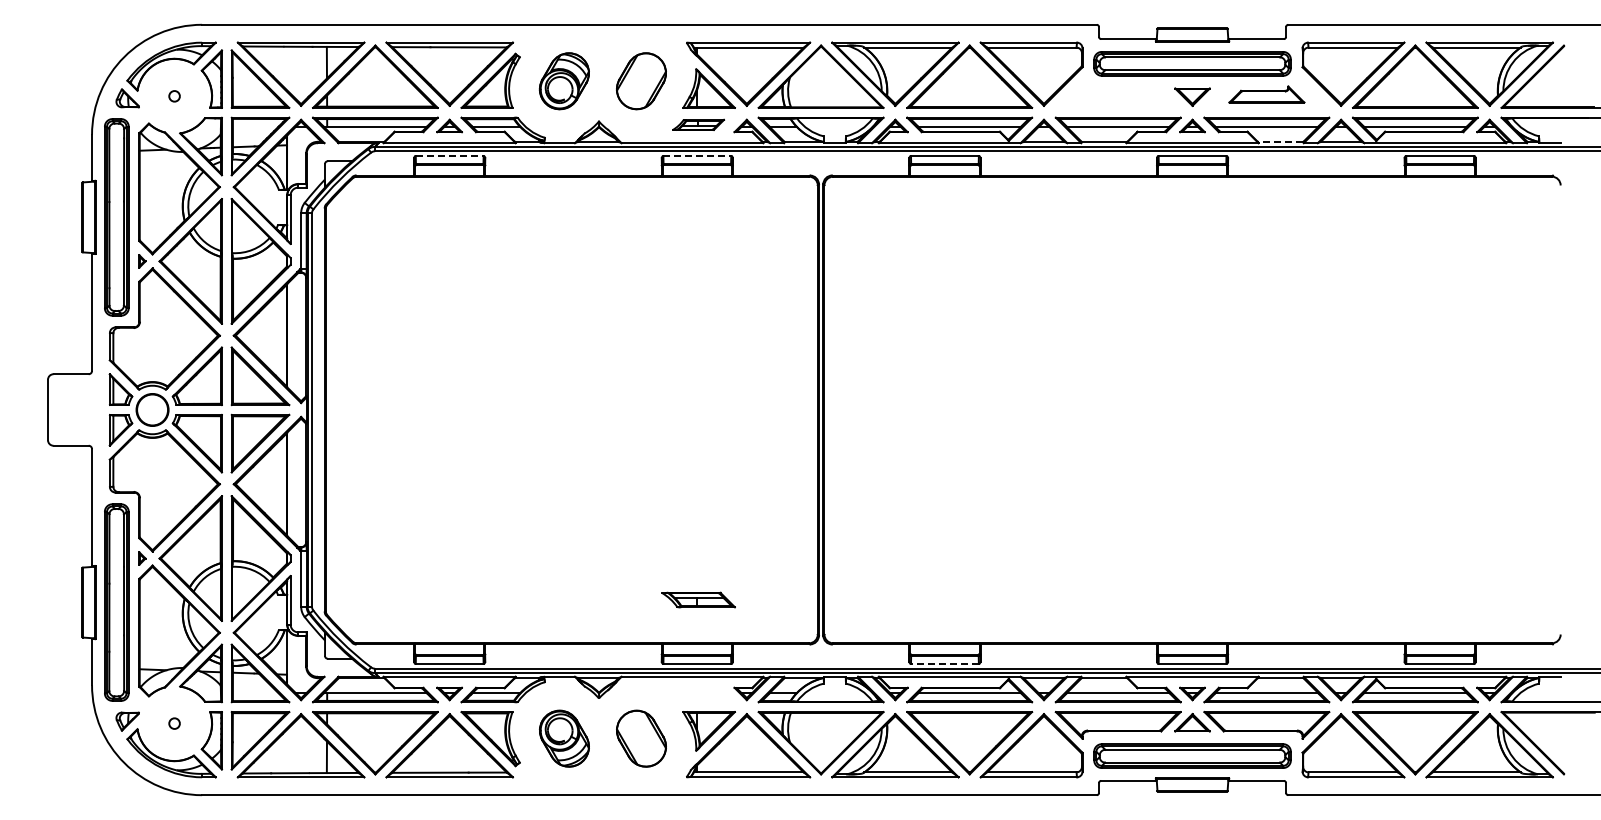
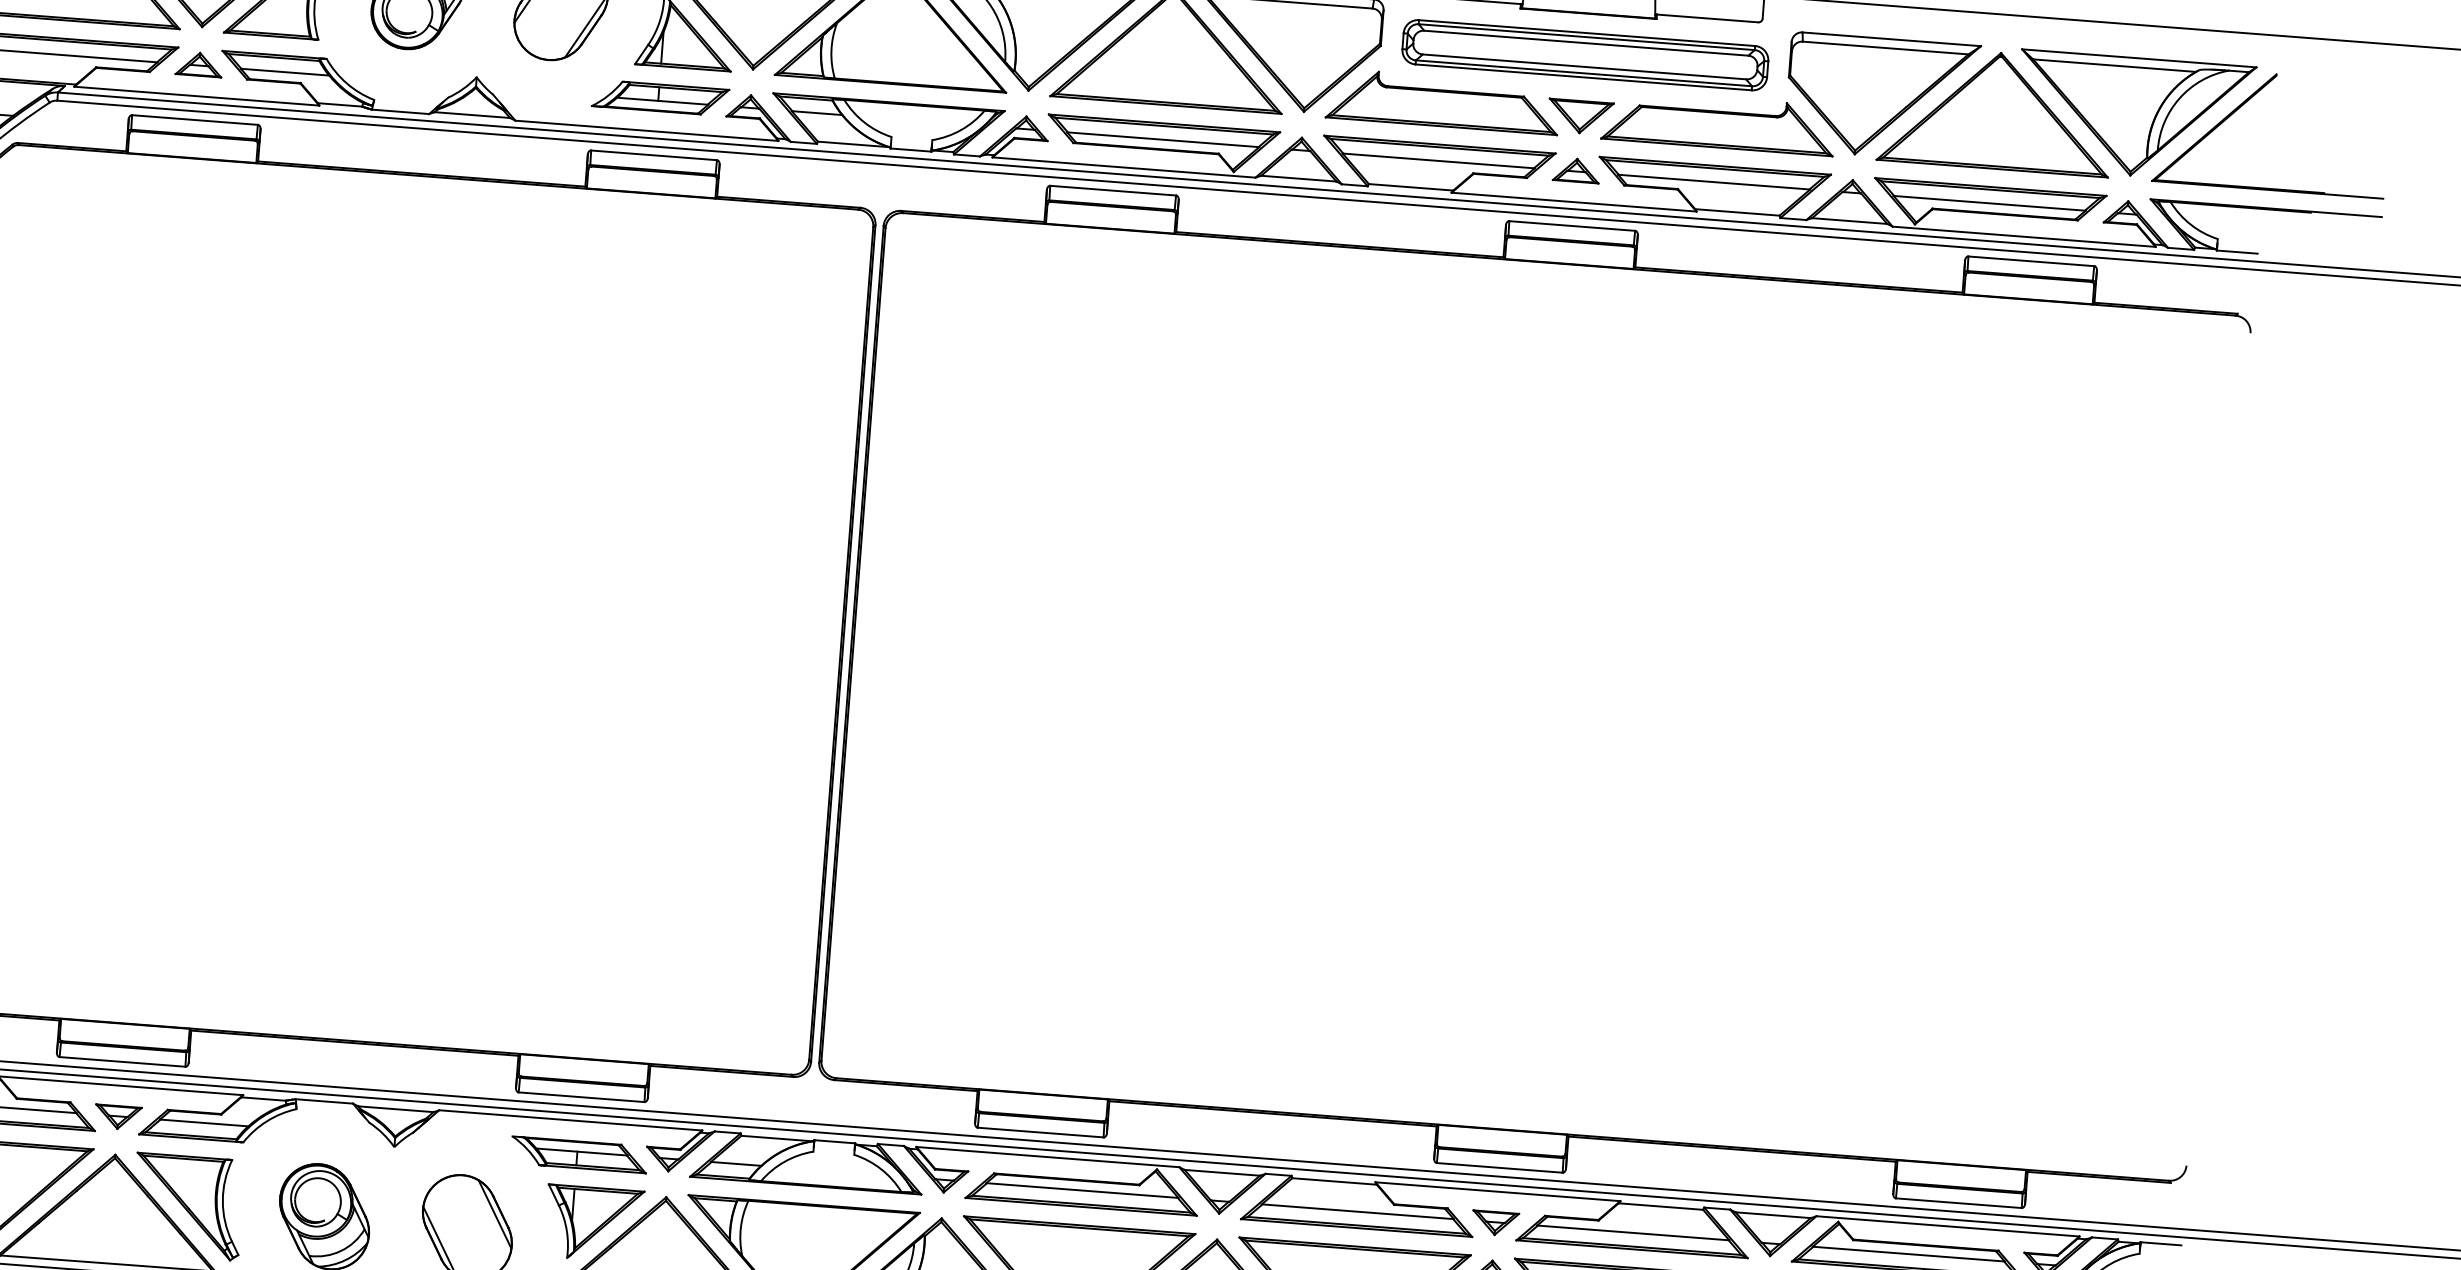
part: (1117, 94) -> (1441, 101), added
part: (1266, 94) -> (1718, 122), size x1.67
part: (698, 124) -> (660, 97), size x1.43
line: (1280, 141) -> (1737, 211), dashed -> solid
line: (449, 155) -> (194, 119), dashed -> solid
line: (697, 155) -> (654, 154), dashed -> solid
part: (698, 599) -> (579, 1153), moved
line: (944, 664) -> (1039, 1133), dashed -> solid

